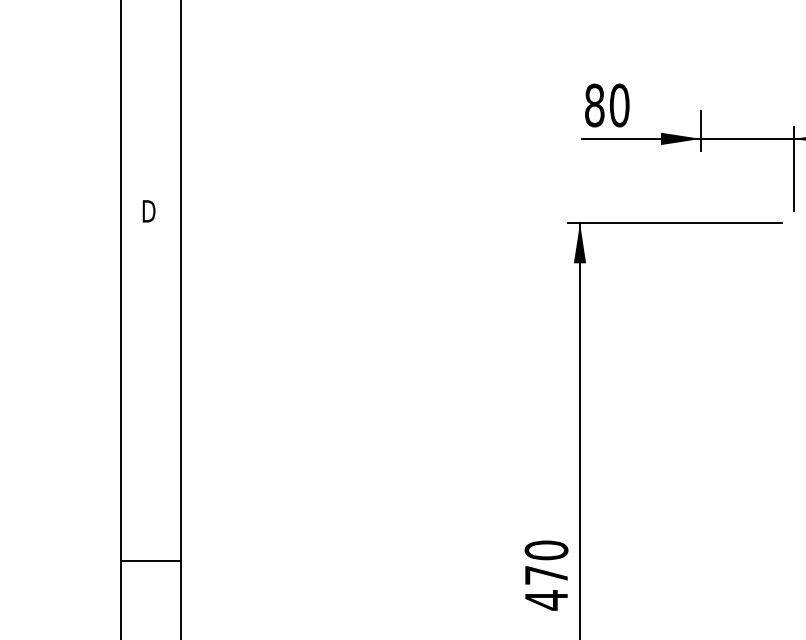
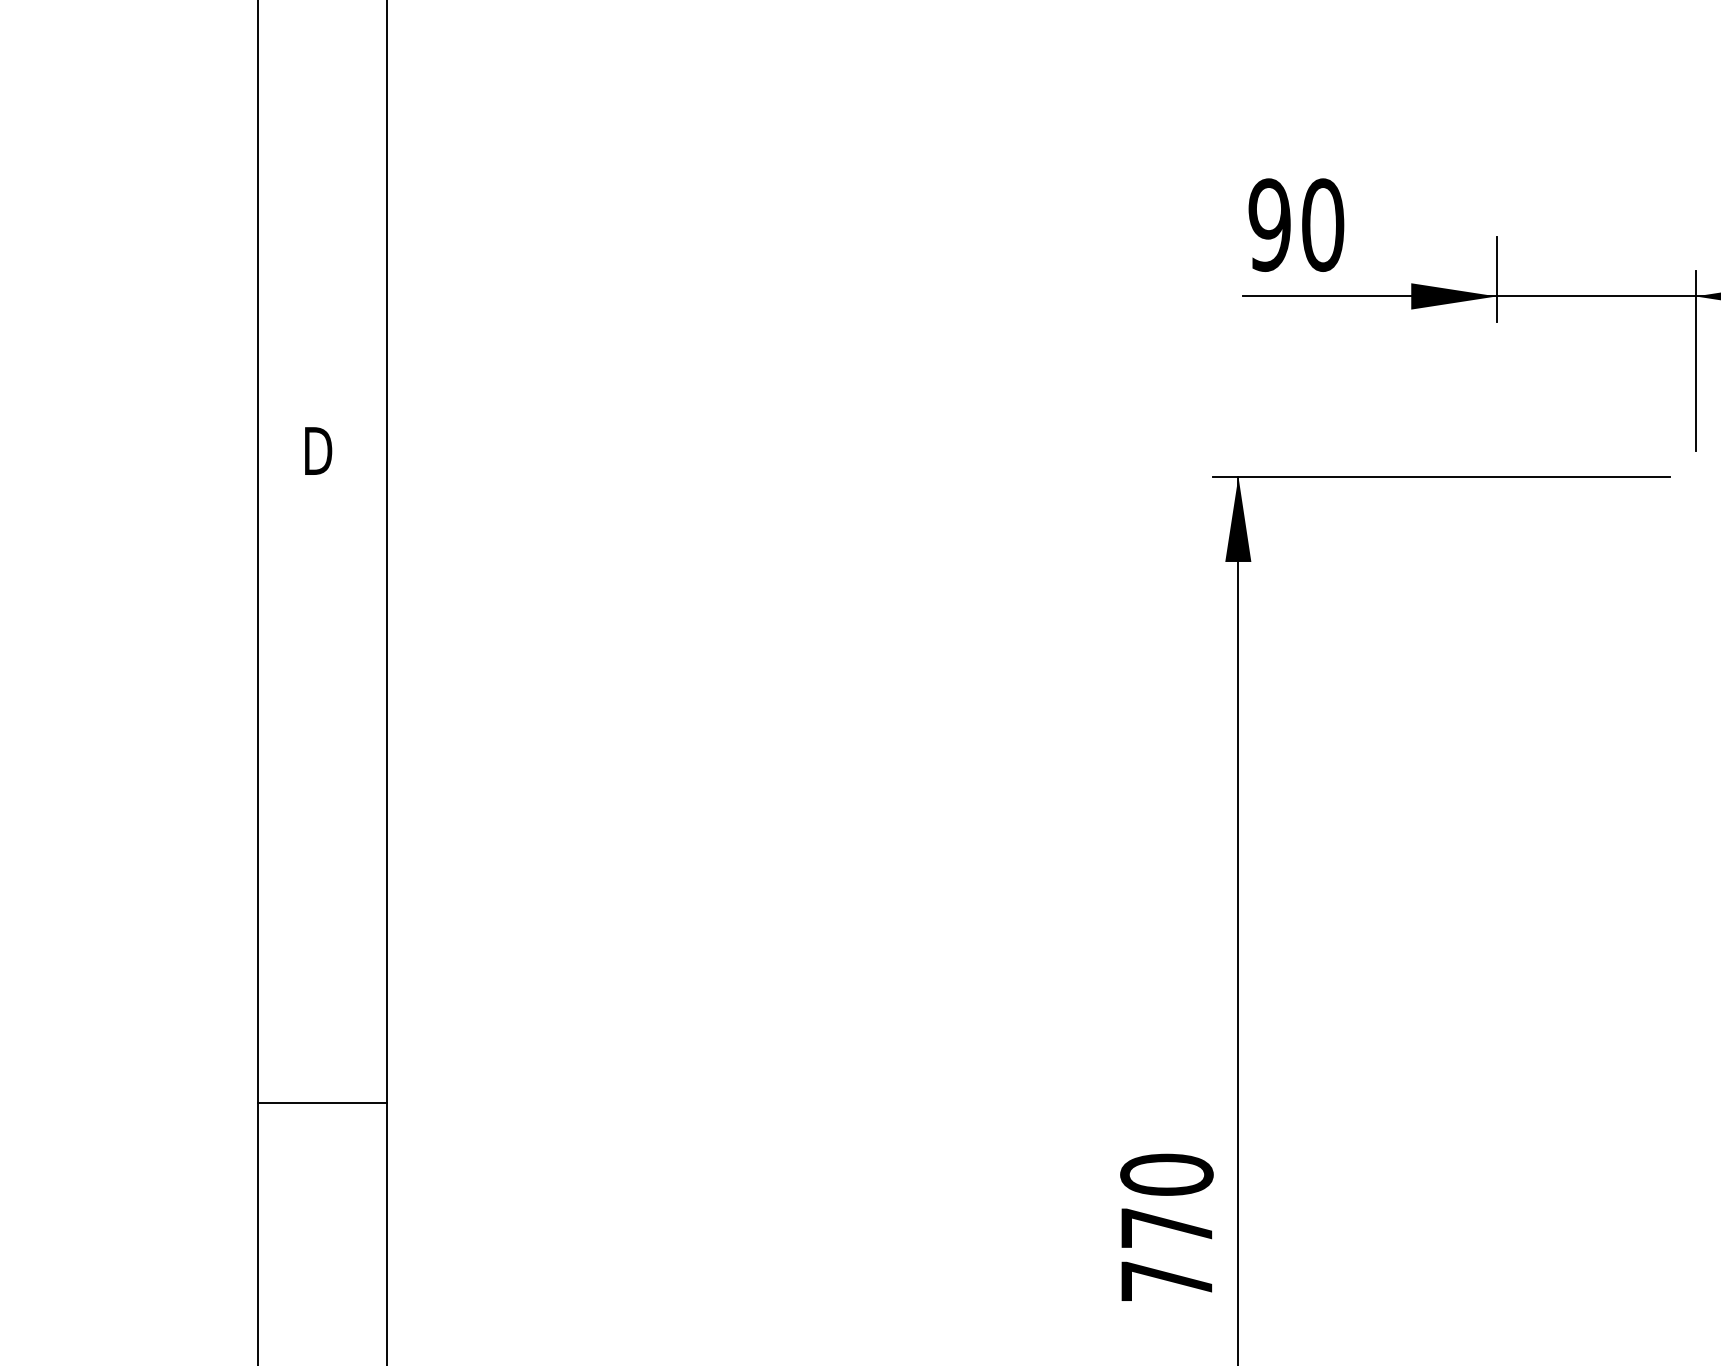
text: (594, 105) -> (1269, 225), 80 -> 90
line: (150, 560) -> (321, 1102), moved
text: (546, 600) -> (1166, 1281), 470 -> 770

